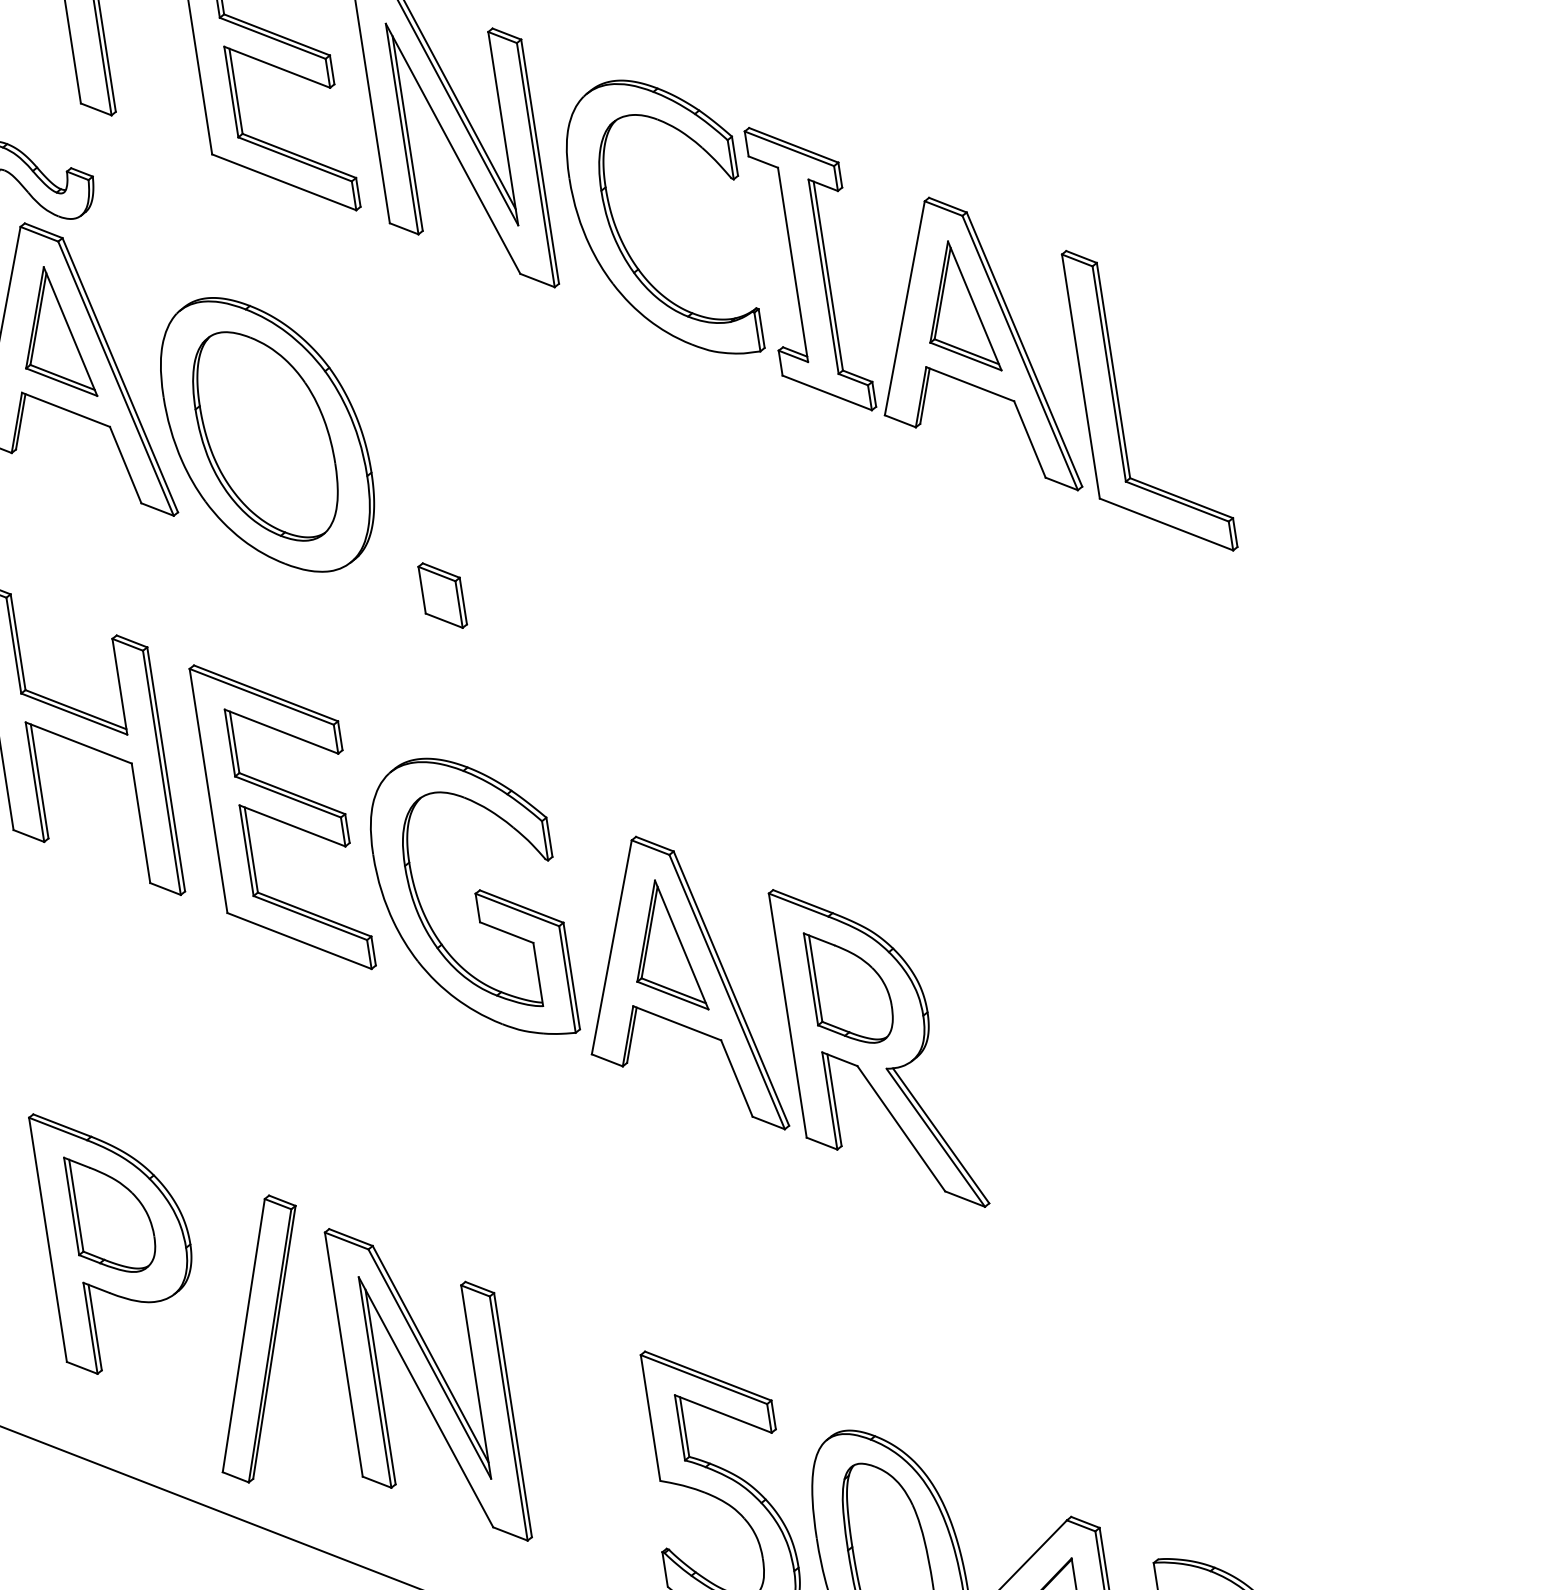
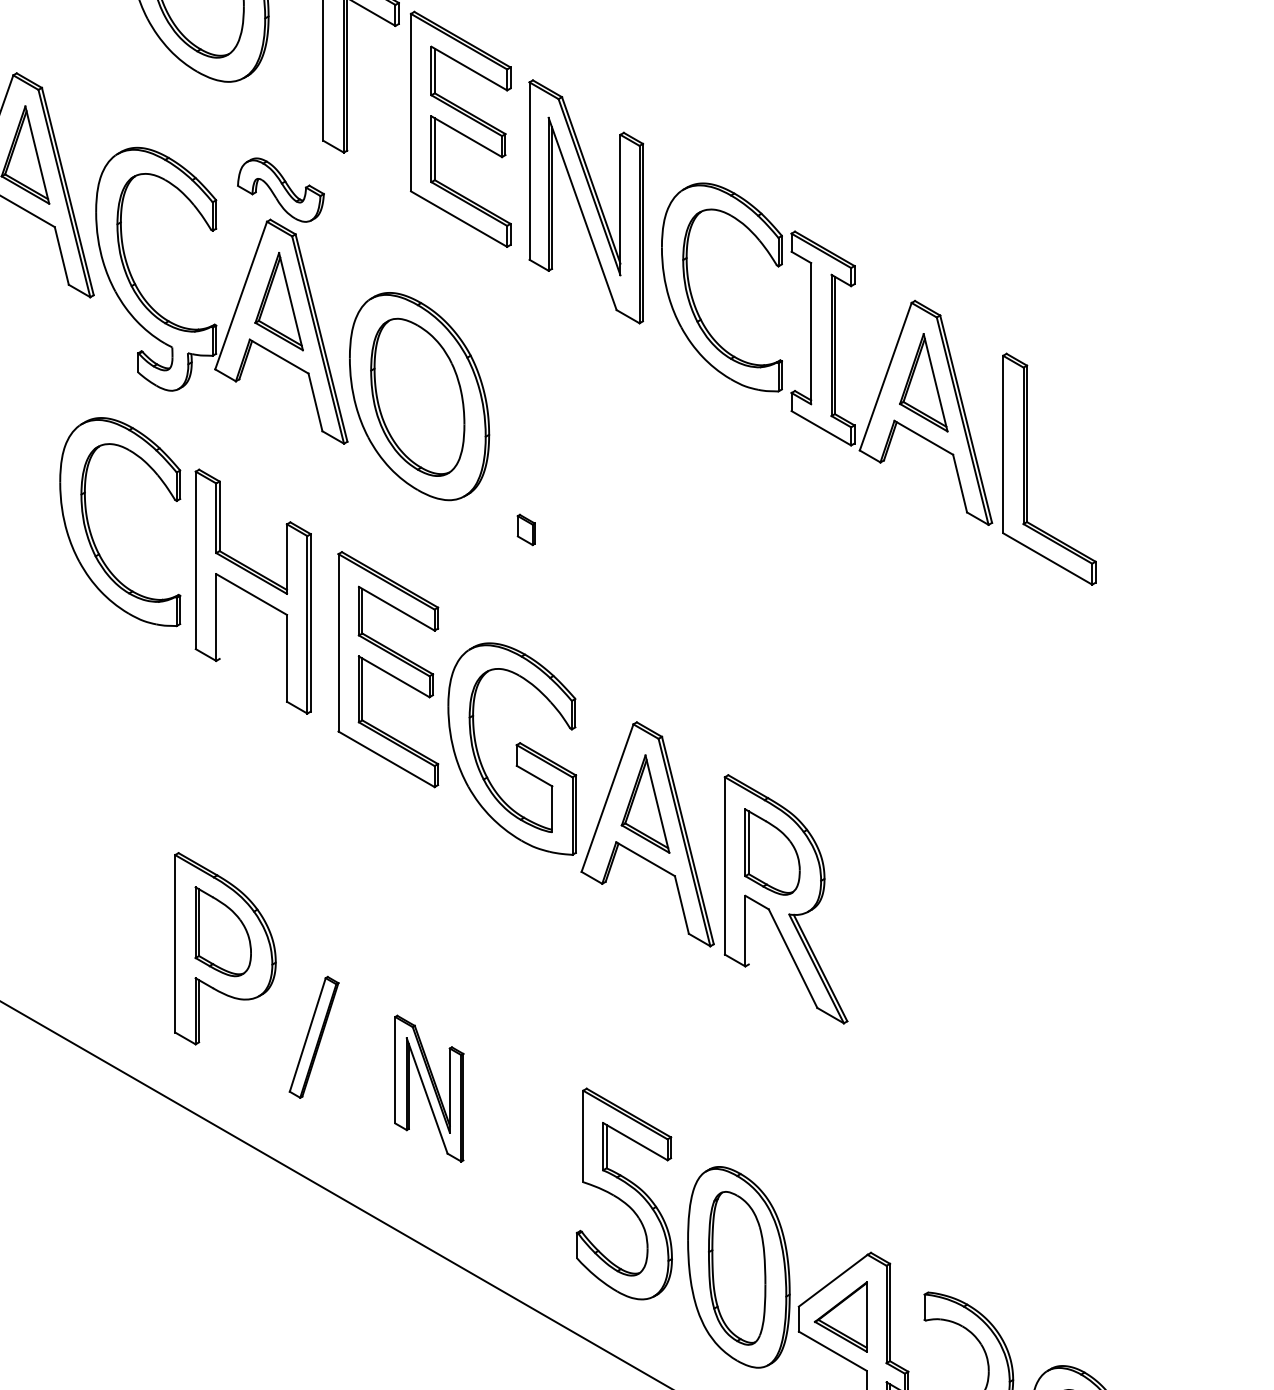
part: (443, 595) -> (526, 529), size x0.6
line: (39, 781) -> (219, 617), removed
line: (833, 1099) -> (748, 930), removed
part: (258, 1339) -> (313, 1037), size x0.6
part: (428, 1384) -> (429, 1088), size x0.6

